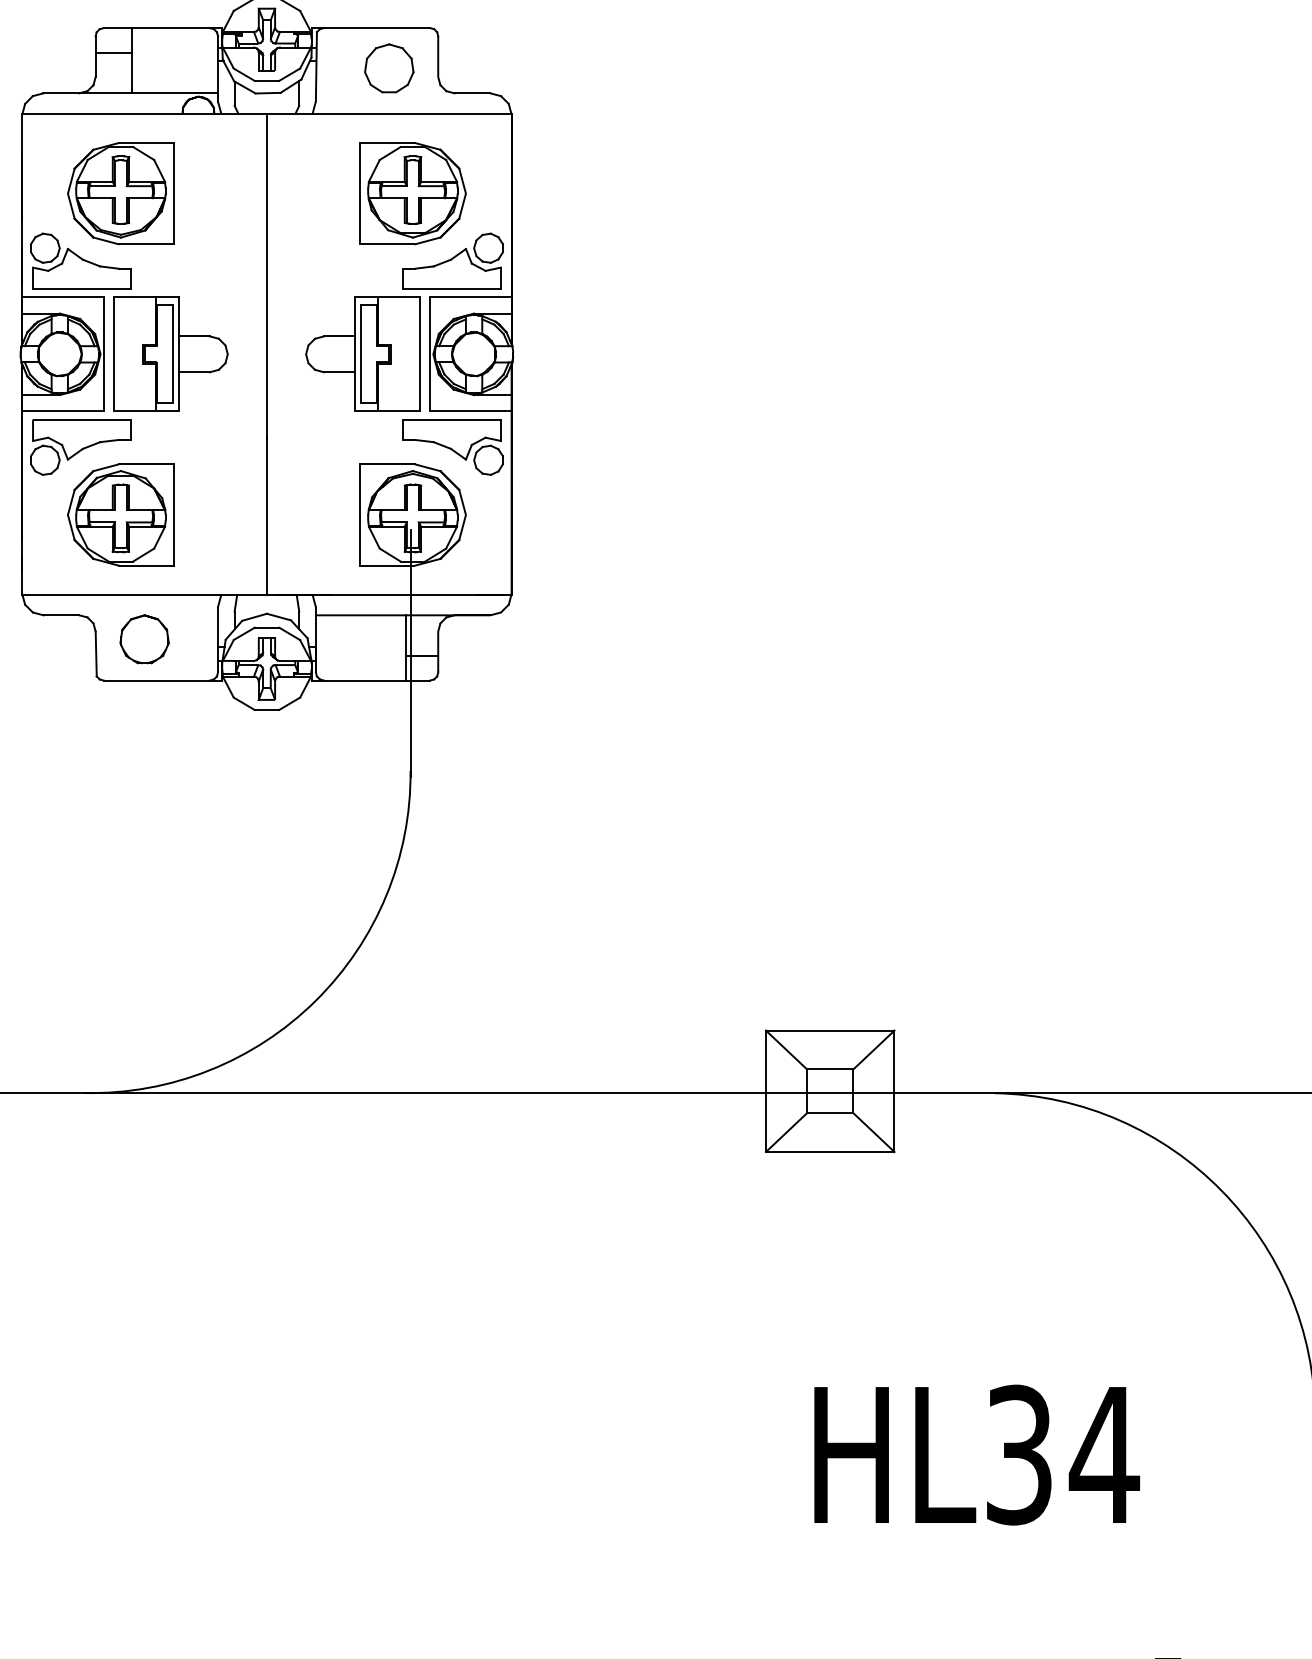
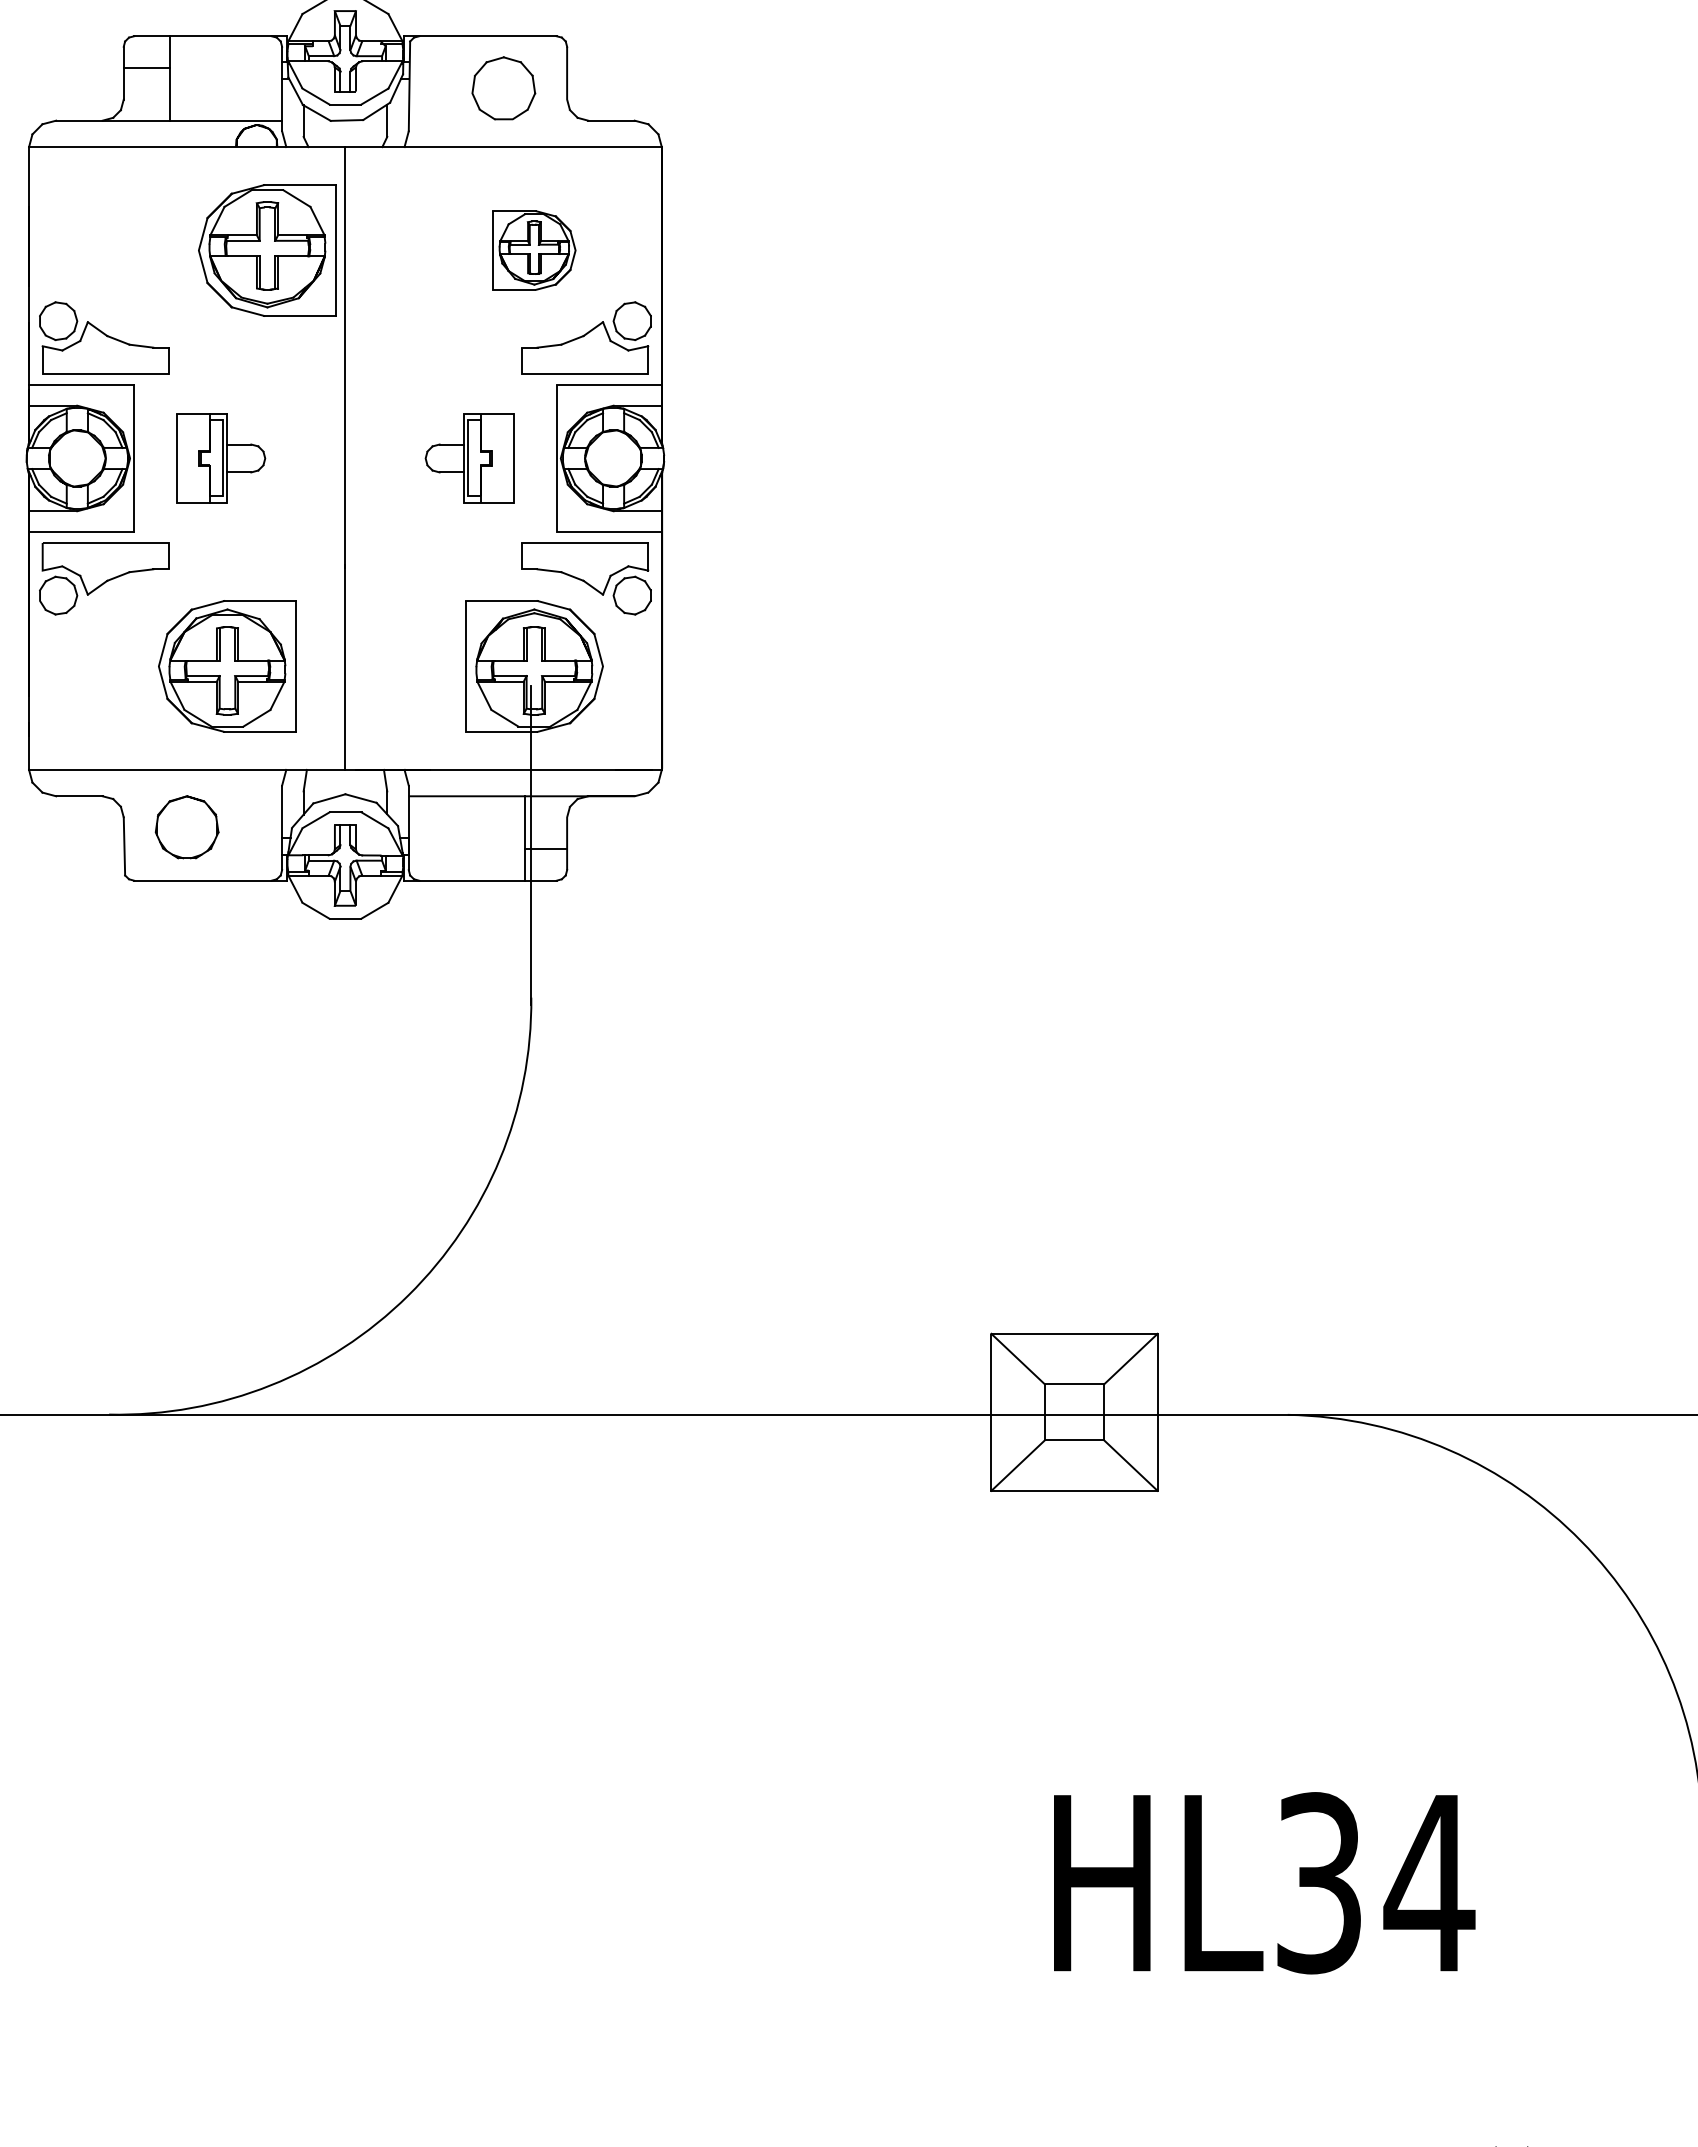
part: (120, 193) -> (267, 250), moved
part: (413, 193) -> (534, 250), size x0.6
part: (170, 354) -> (220, 458), size x0.6
part: (362, 354) -> (469, 458), size x0.6
part: (120, 515) -> (227, 666), moved

